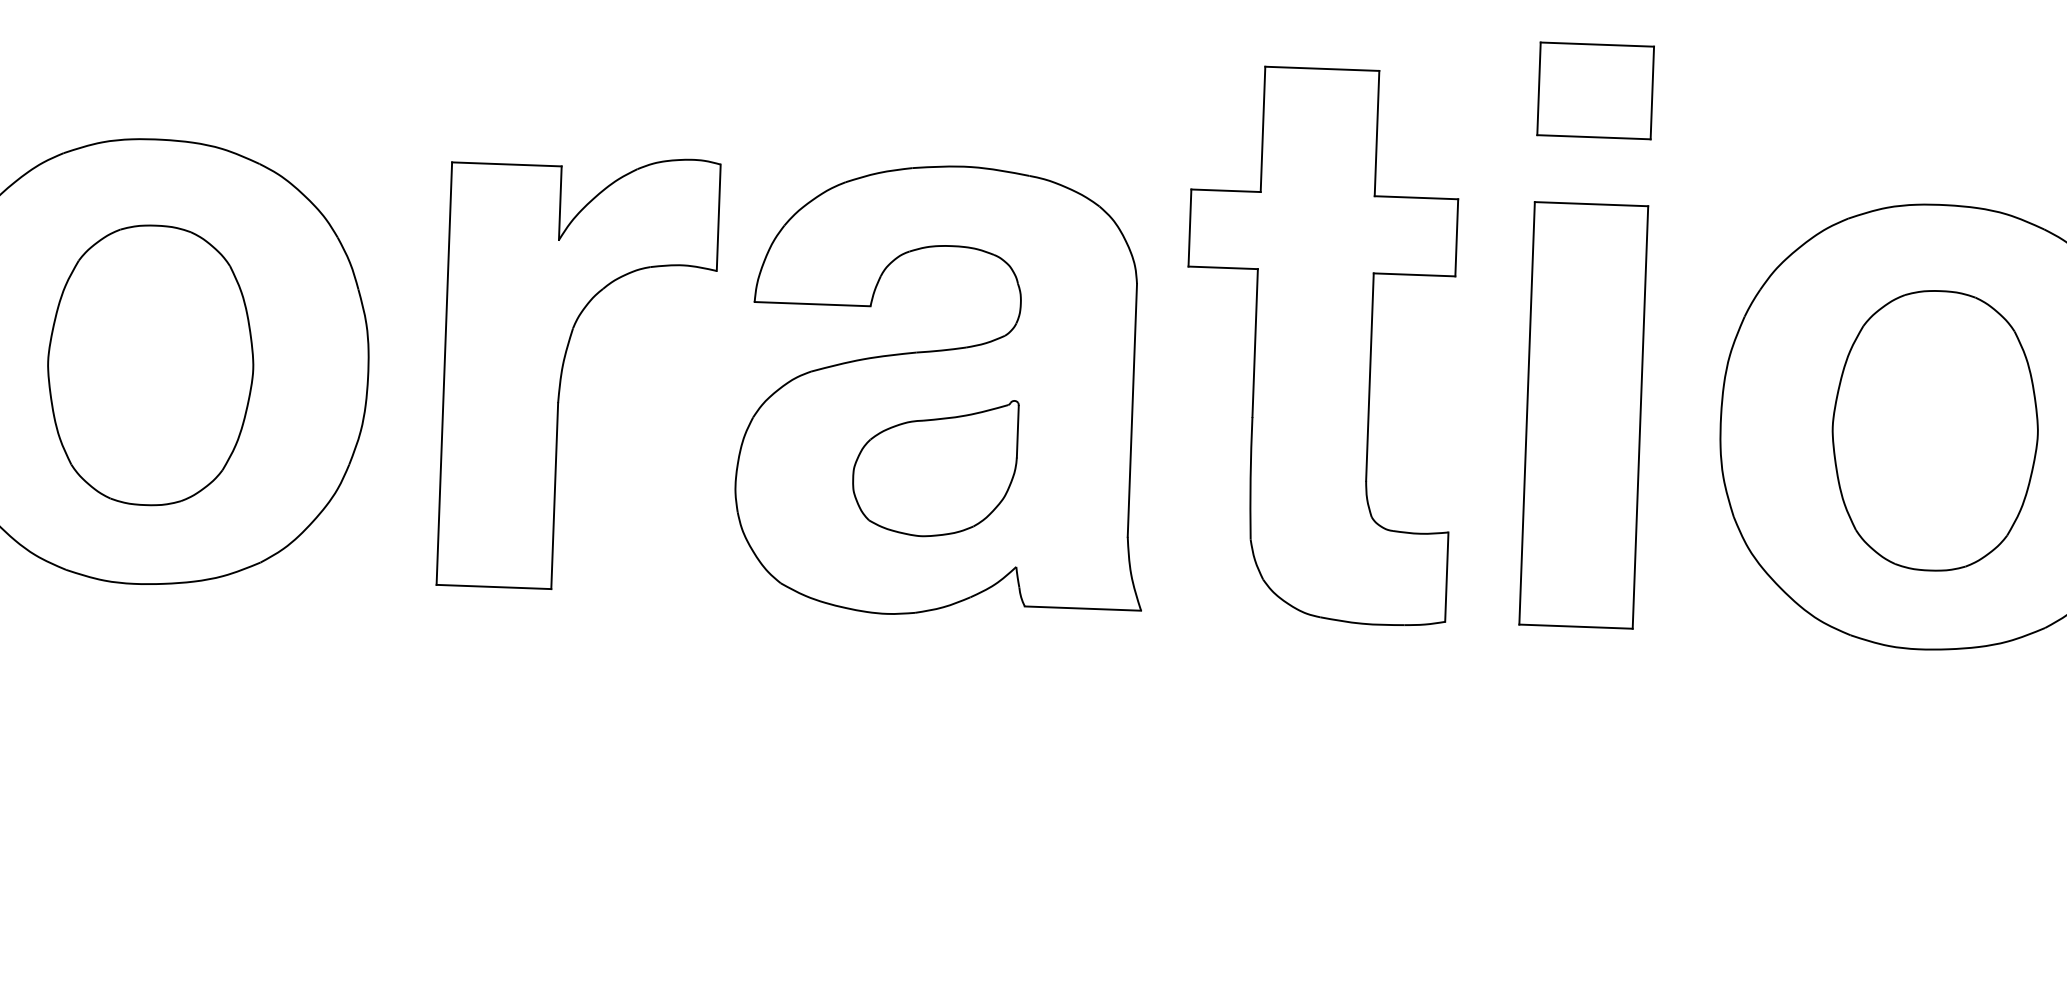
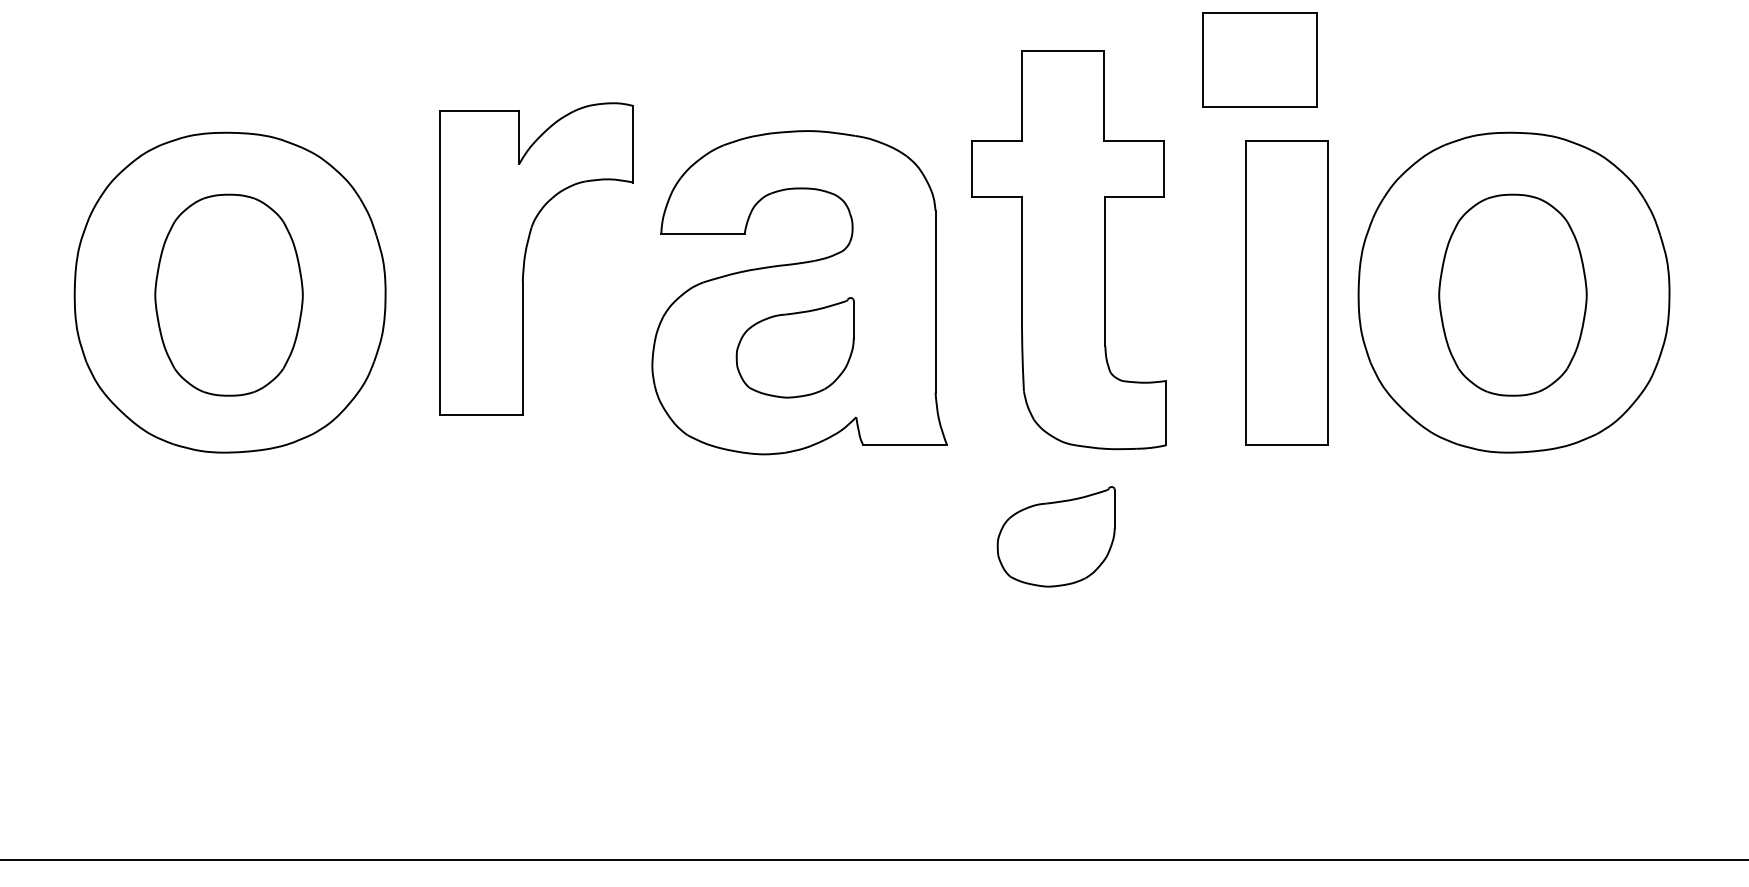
part: (1595, 90) -> (1259, 59), size x1.4
part: (564, 365) -> (526, 254), moved
part: (1583, 414) -> (1286, 292), moved
part: (1287, 742) -> (1055, 536), added

